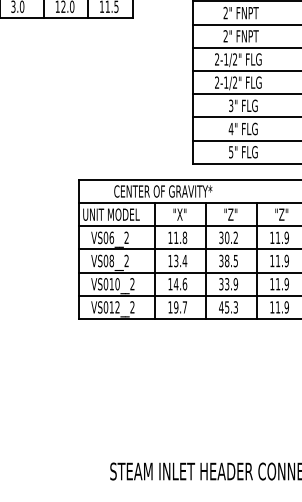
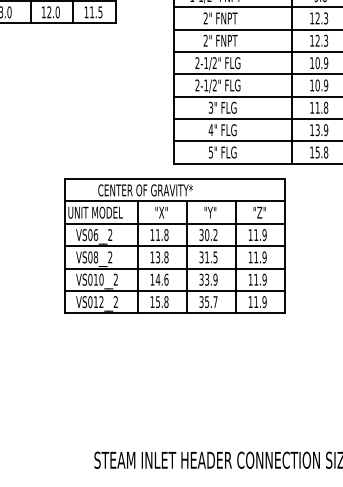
text: (232, 214) -> (212, 212), "Z" -> "Y"
text: (184, 261) -> (166, 257), 13.4 -> 13.8
text: (227, 261) -> (207, 257), 38.5 -> 31.5
text: (179, 307) -> (161, 302), 19.7 -> 15.8
text: (228, 307) -> (208, 302), 45.3 -> 35.7

